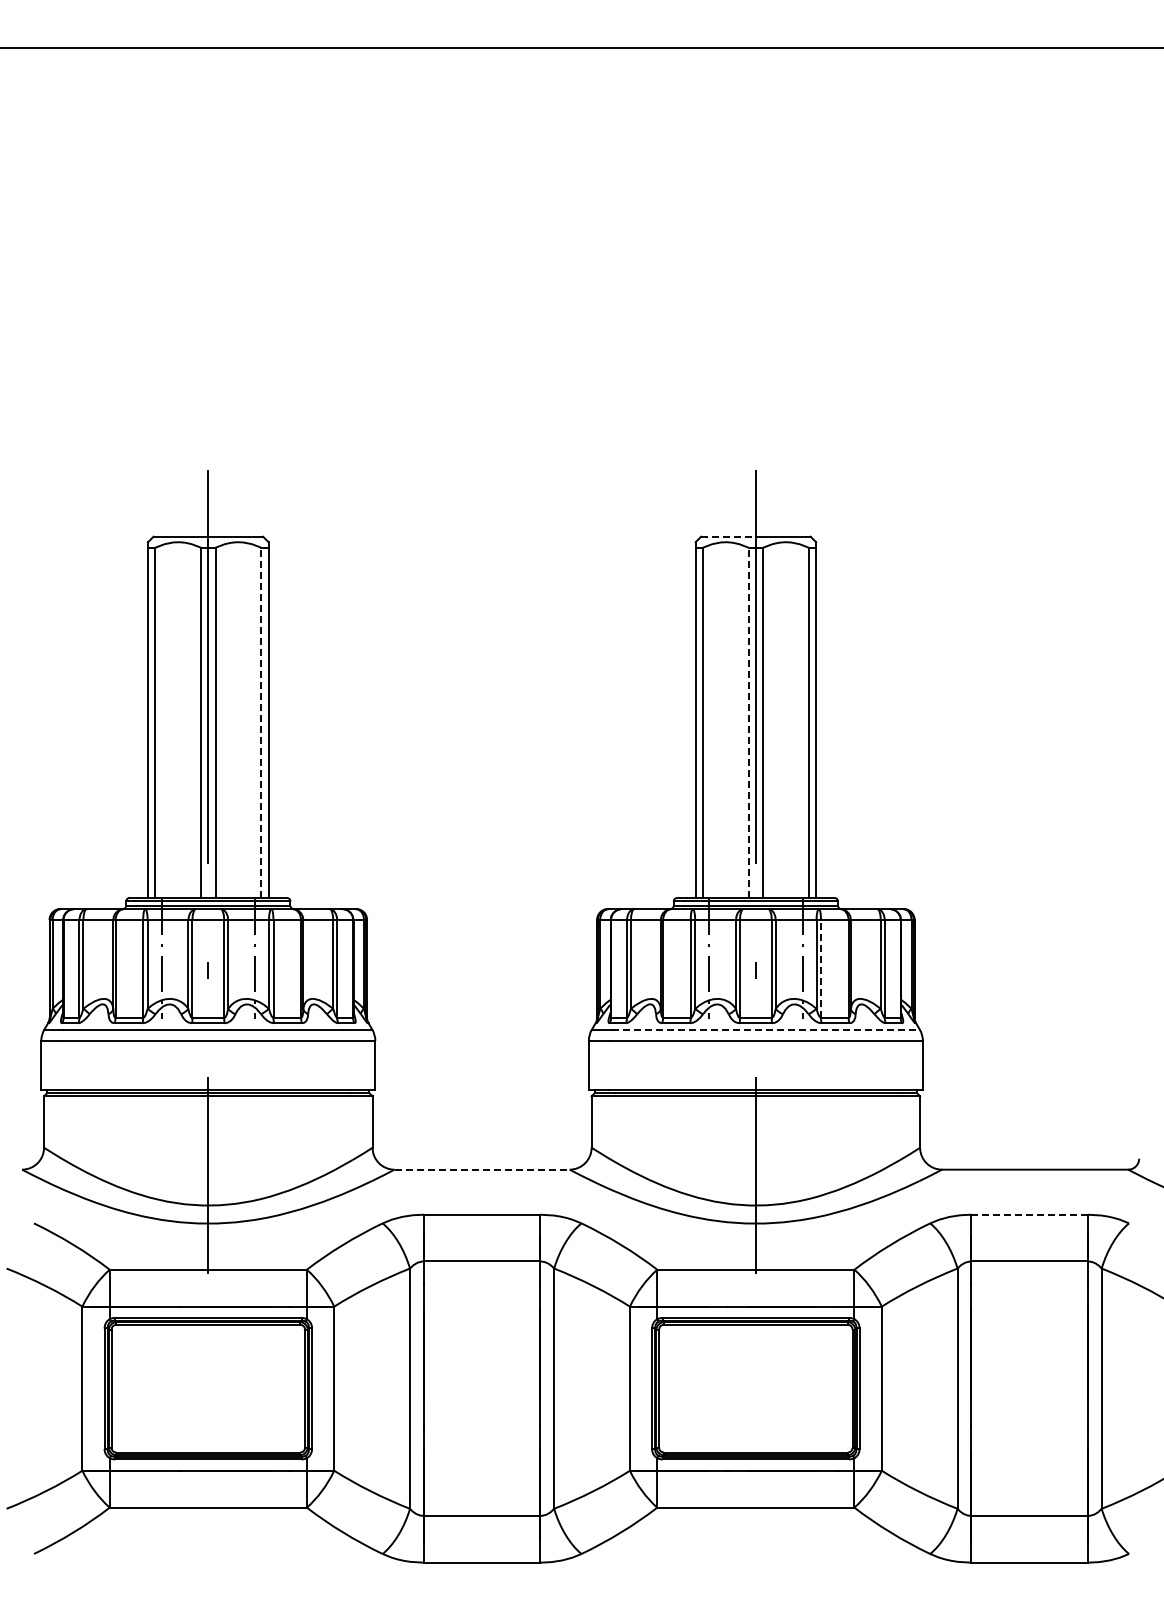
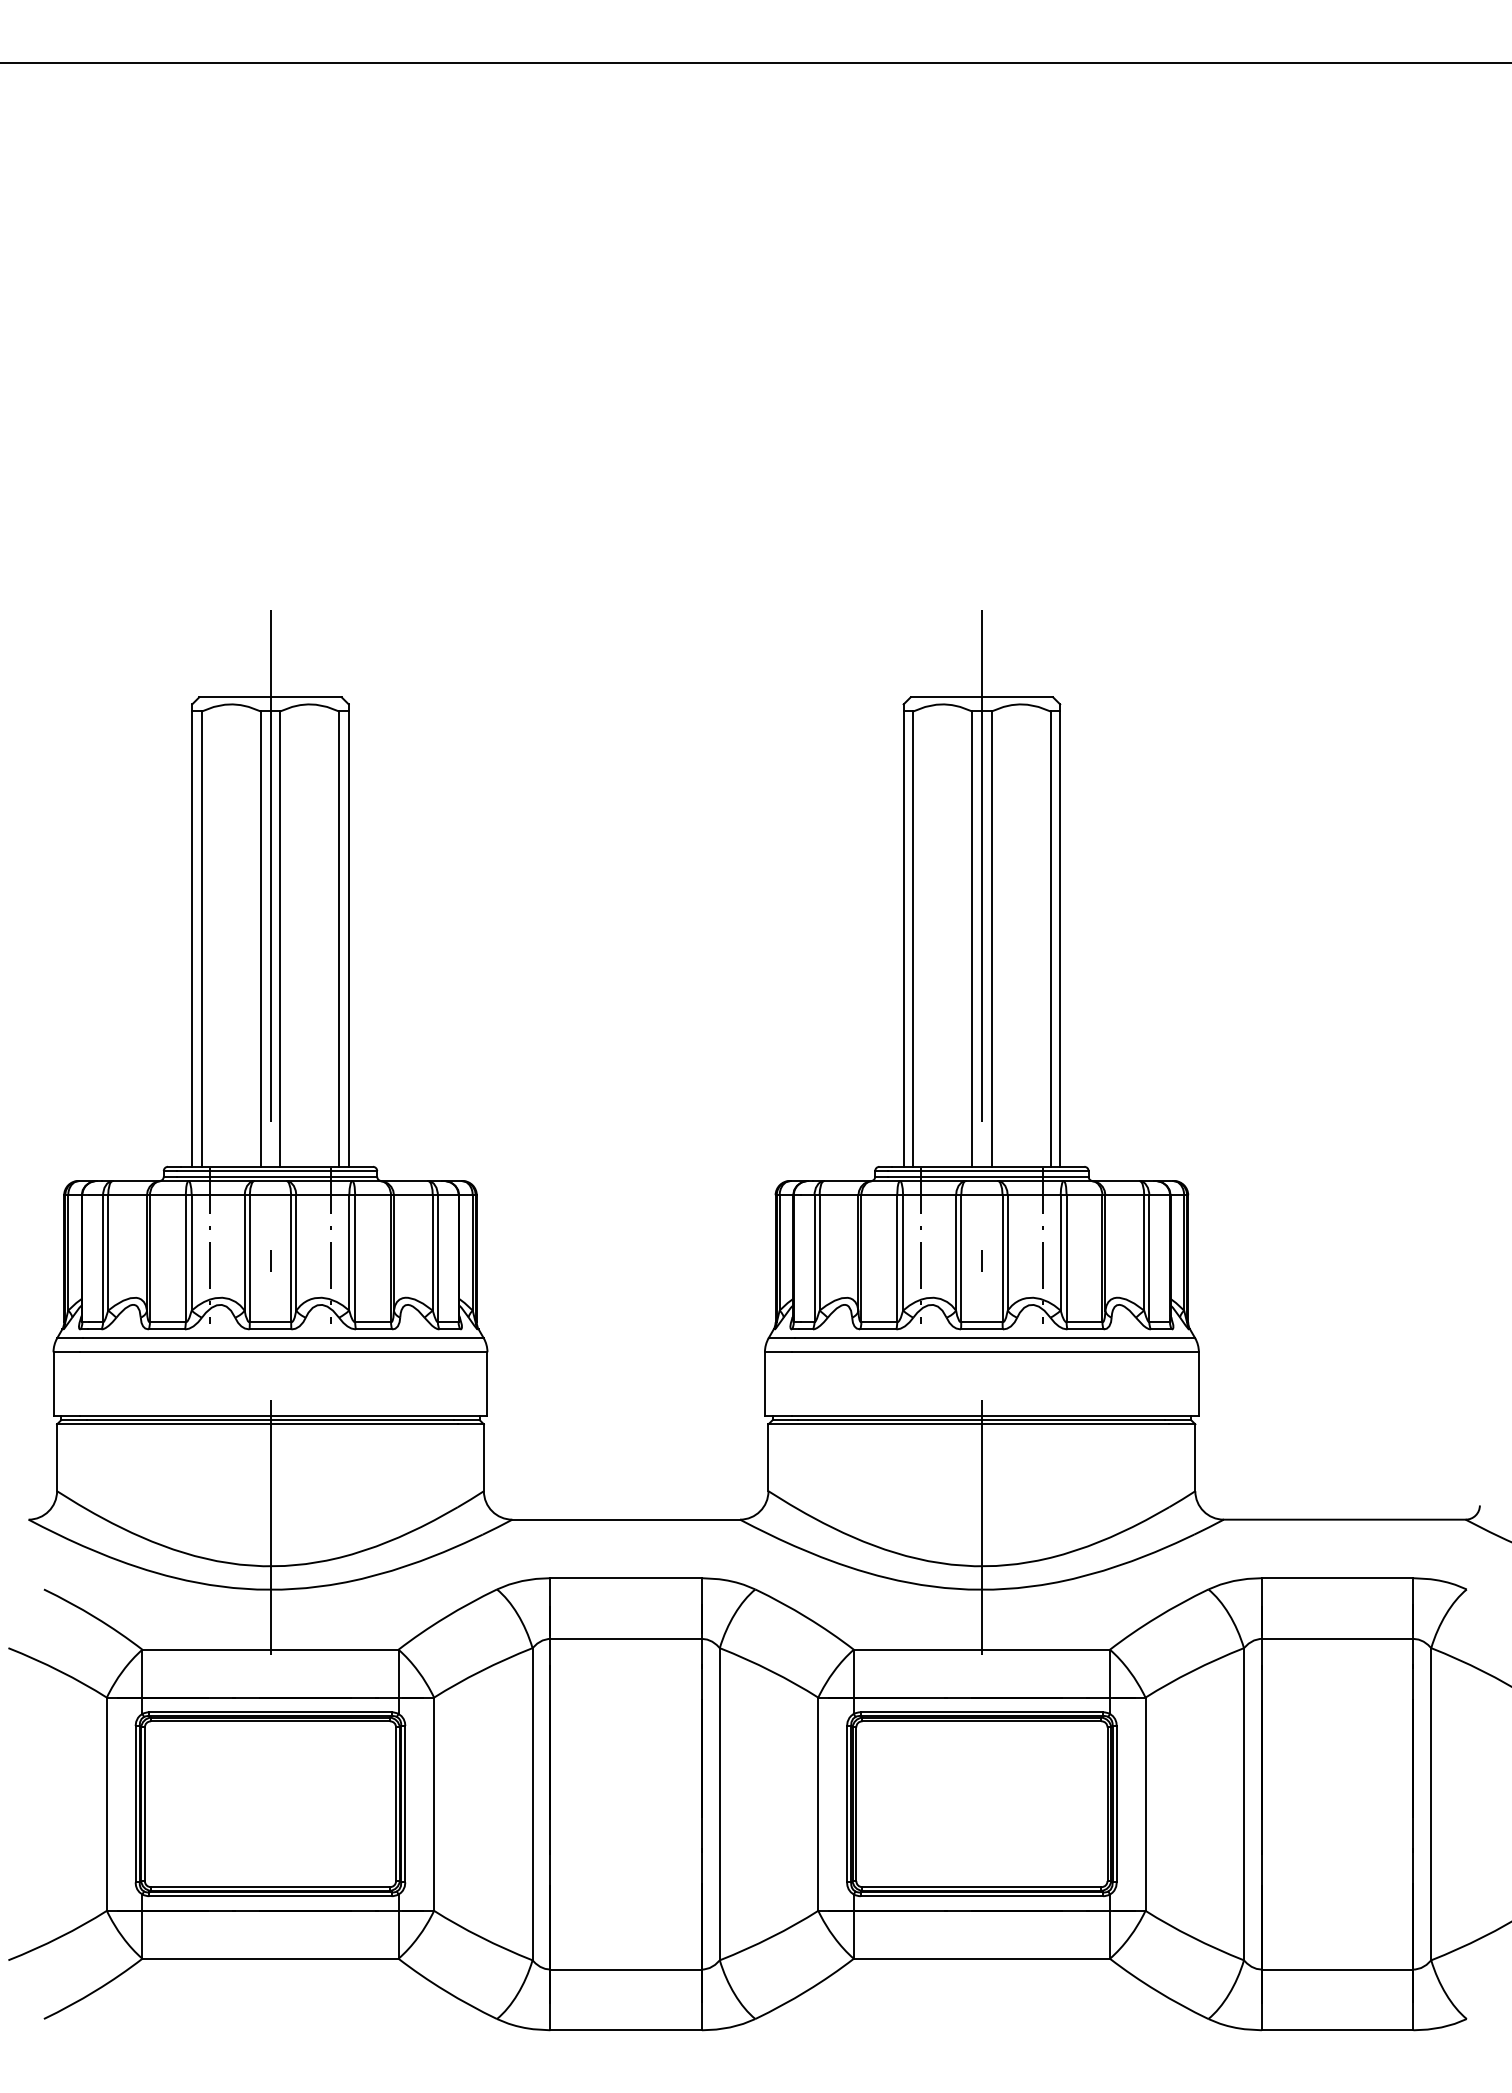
line: (728, 536) -> (946, 696), dashed -> solid
line: (261, 722) -> (339, 938), dashed -> solid
line: (748, 722) -> (972, 938), dashed -> solid
line: (821, 968) -> (1067, 1258), dashed -> solid
line: (766, 1029) -> (995, 1337), dashed -> solid
line: (482, 1169) -> (626, 1519), dashed -> solid
line: (1030, 1214) -> (1338, 1577), dashed -> solid

